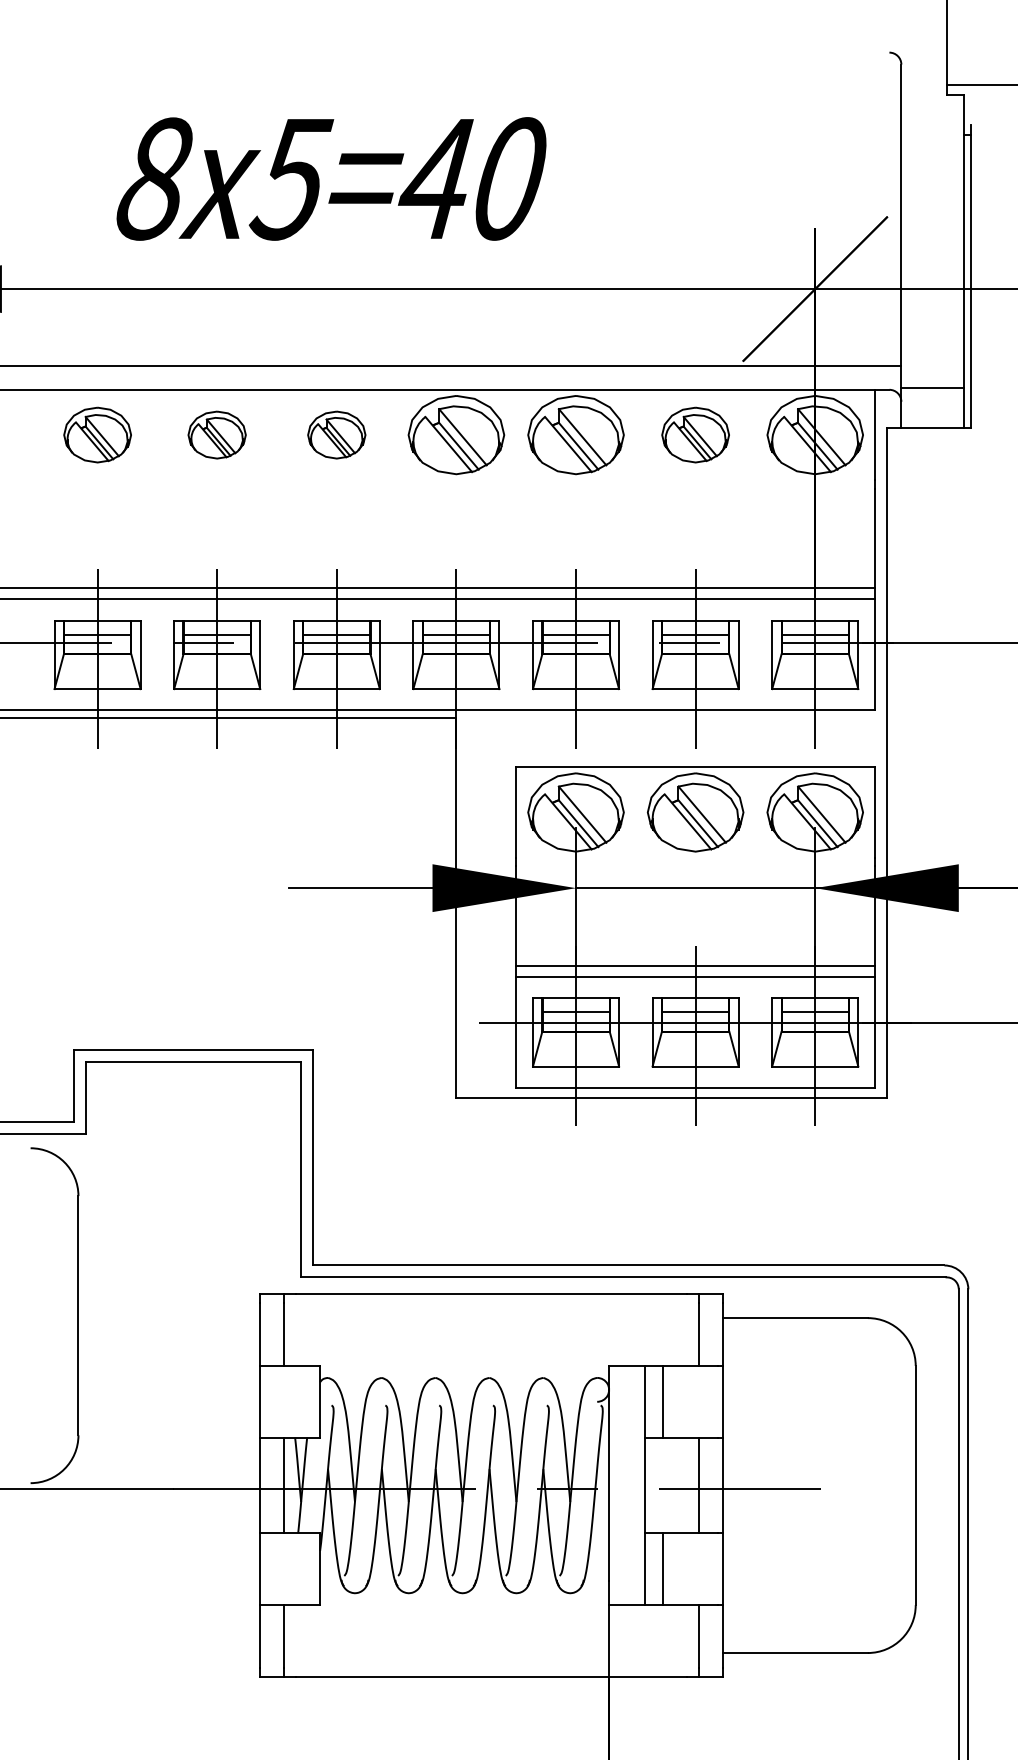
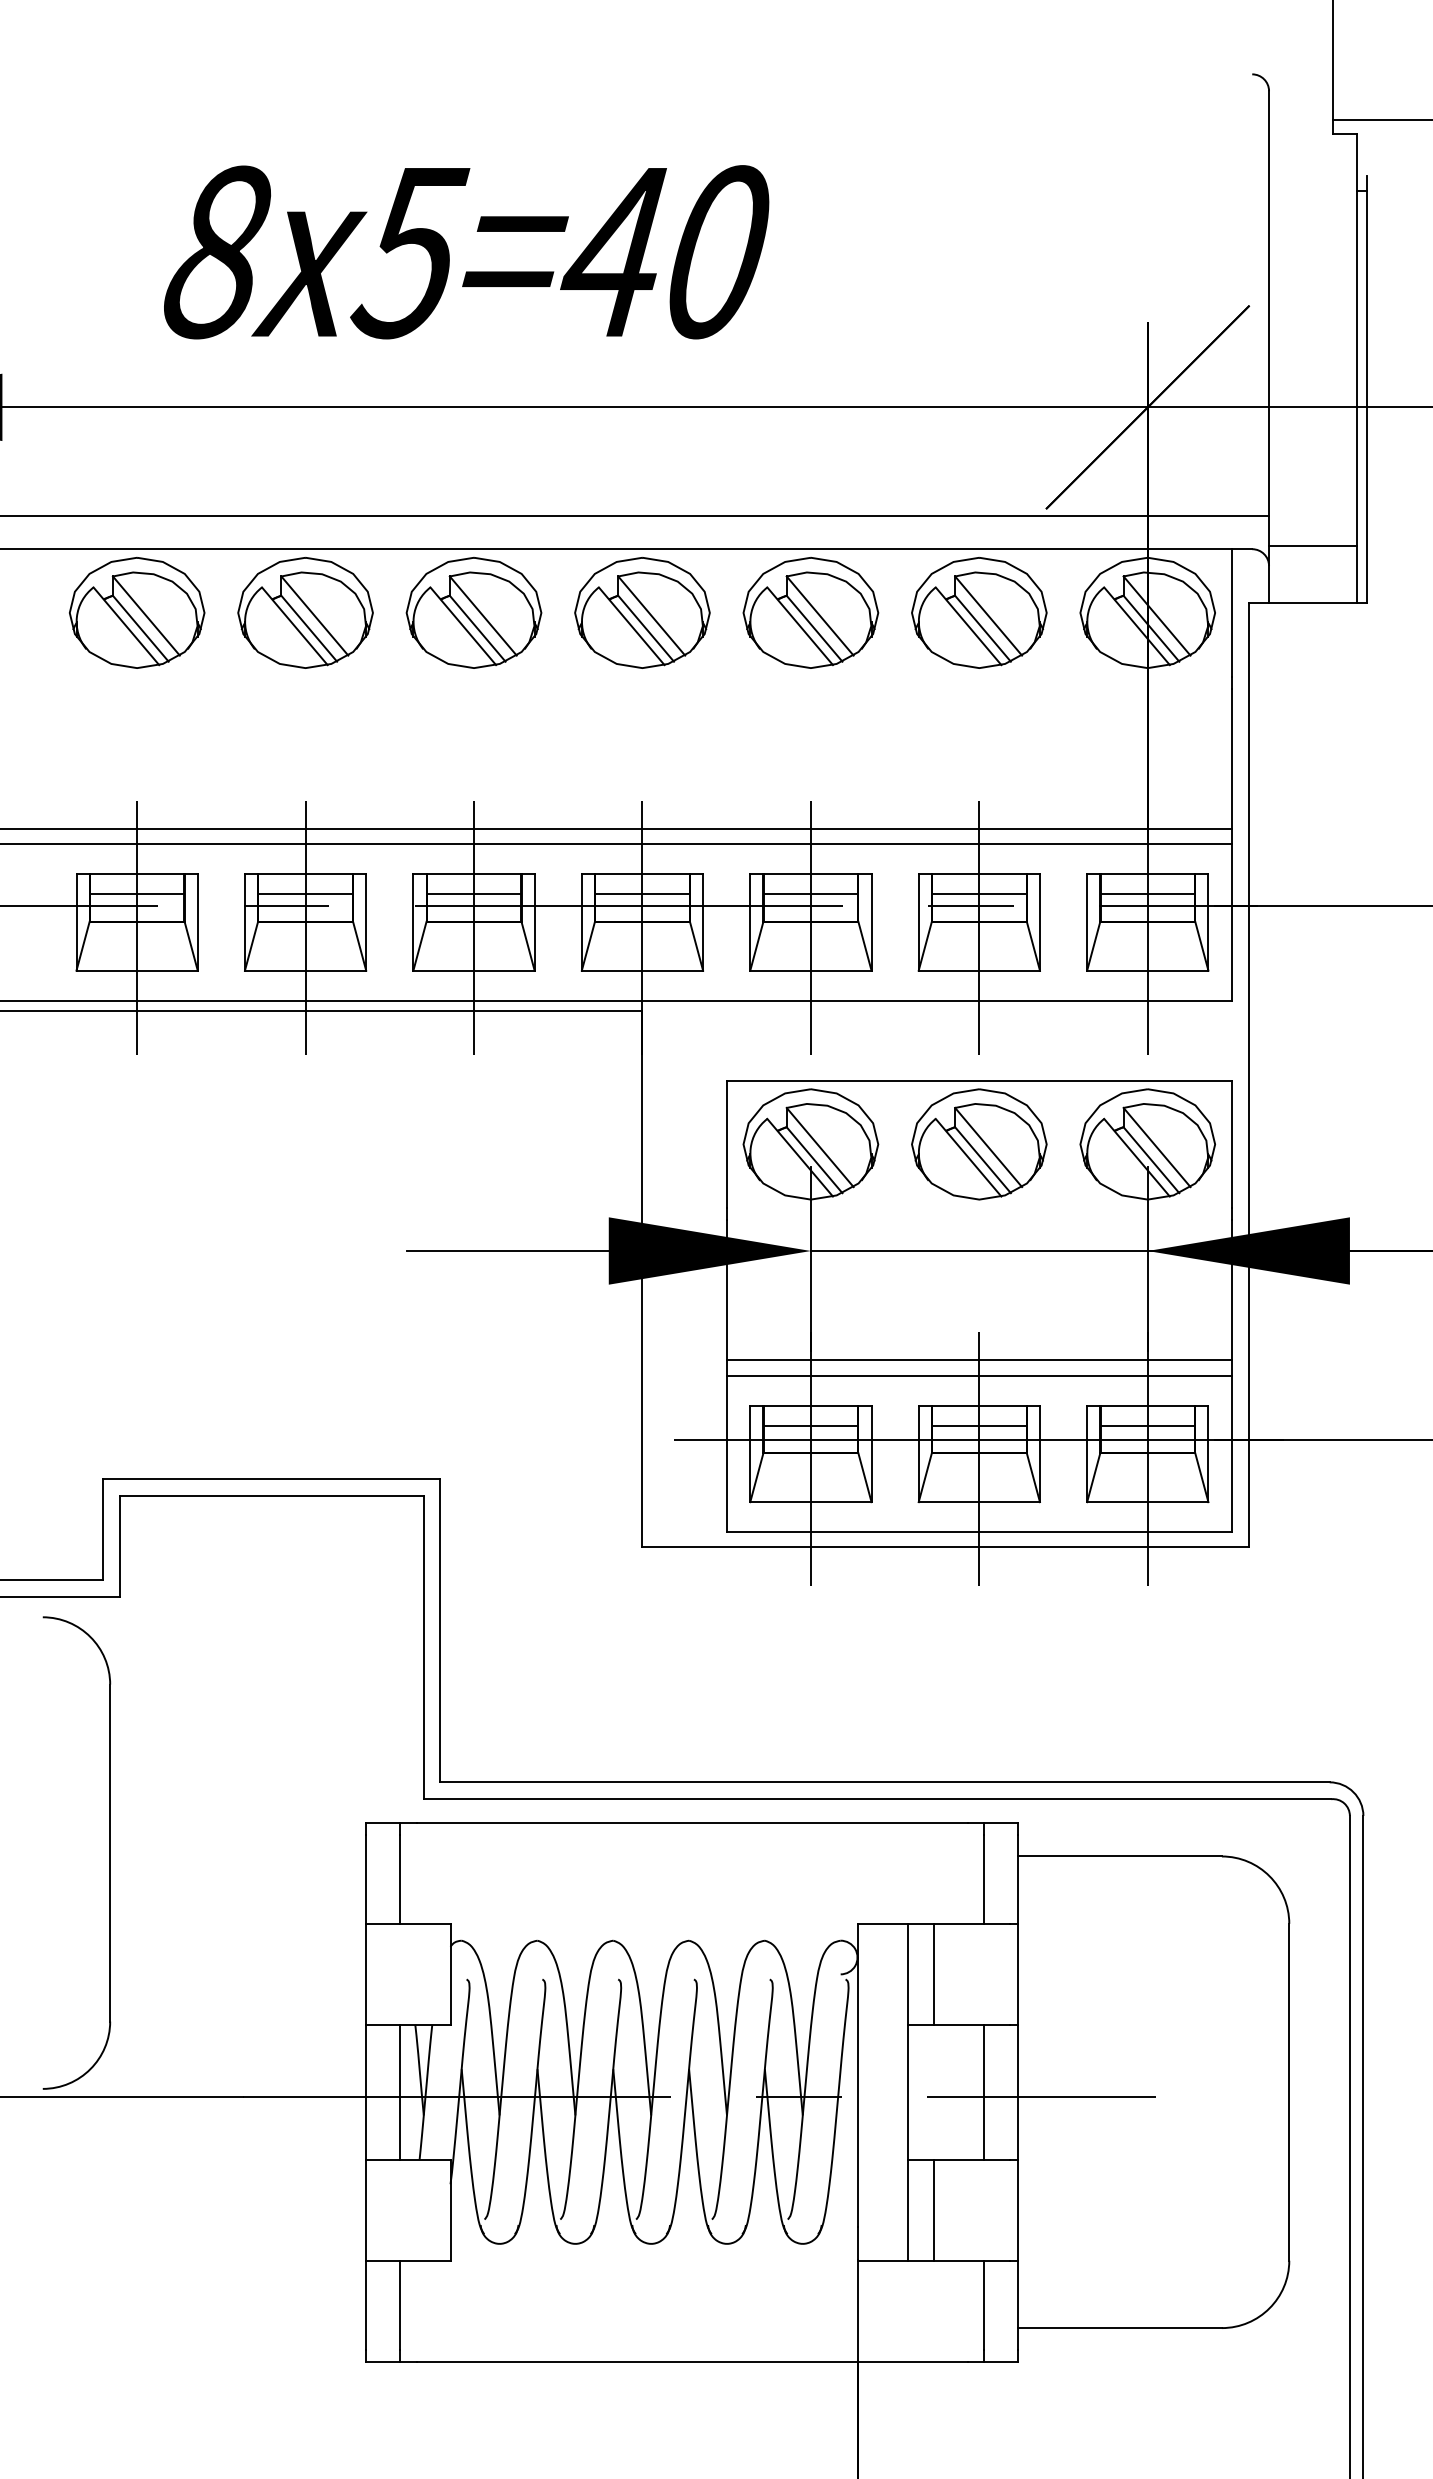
part: (97, 434) -> (137, 612), size x1.43
part: (217, 434) -> (305, 612), size x1.67
part: (336, 434) -> (473, 612), size x1.67
part: (695, 434) -> (979, 612), size x1.43

